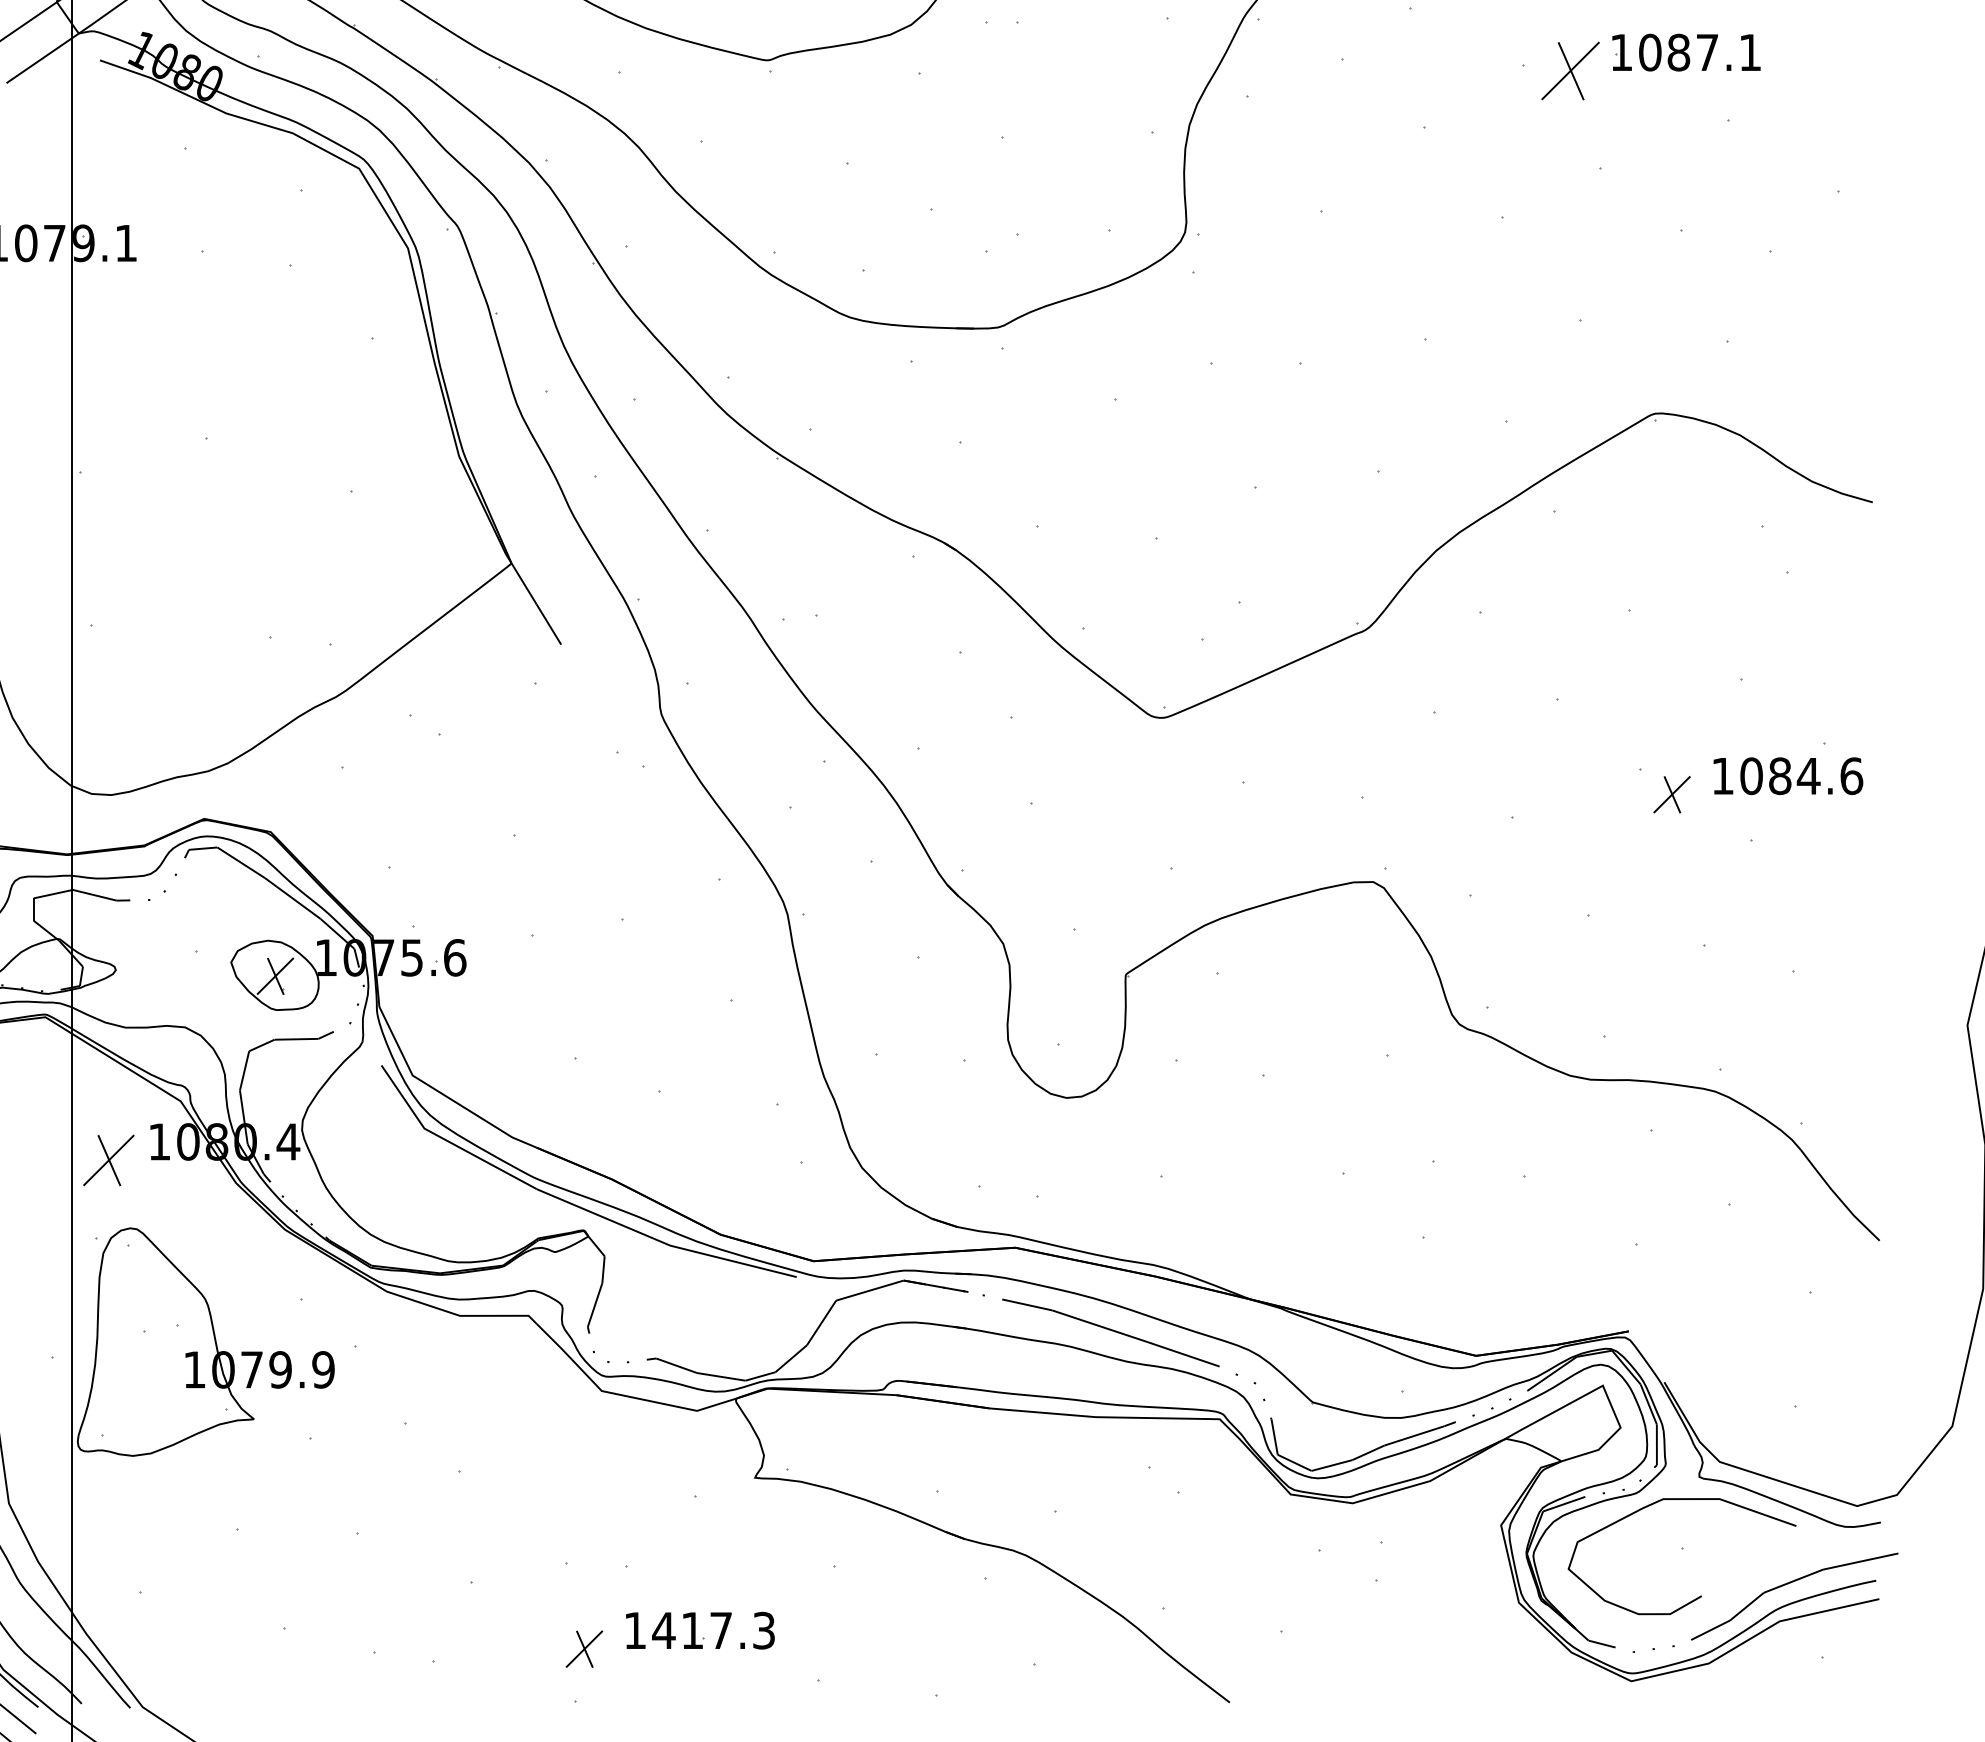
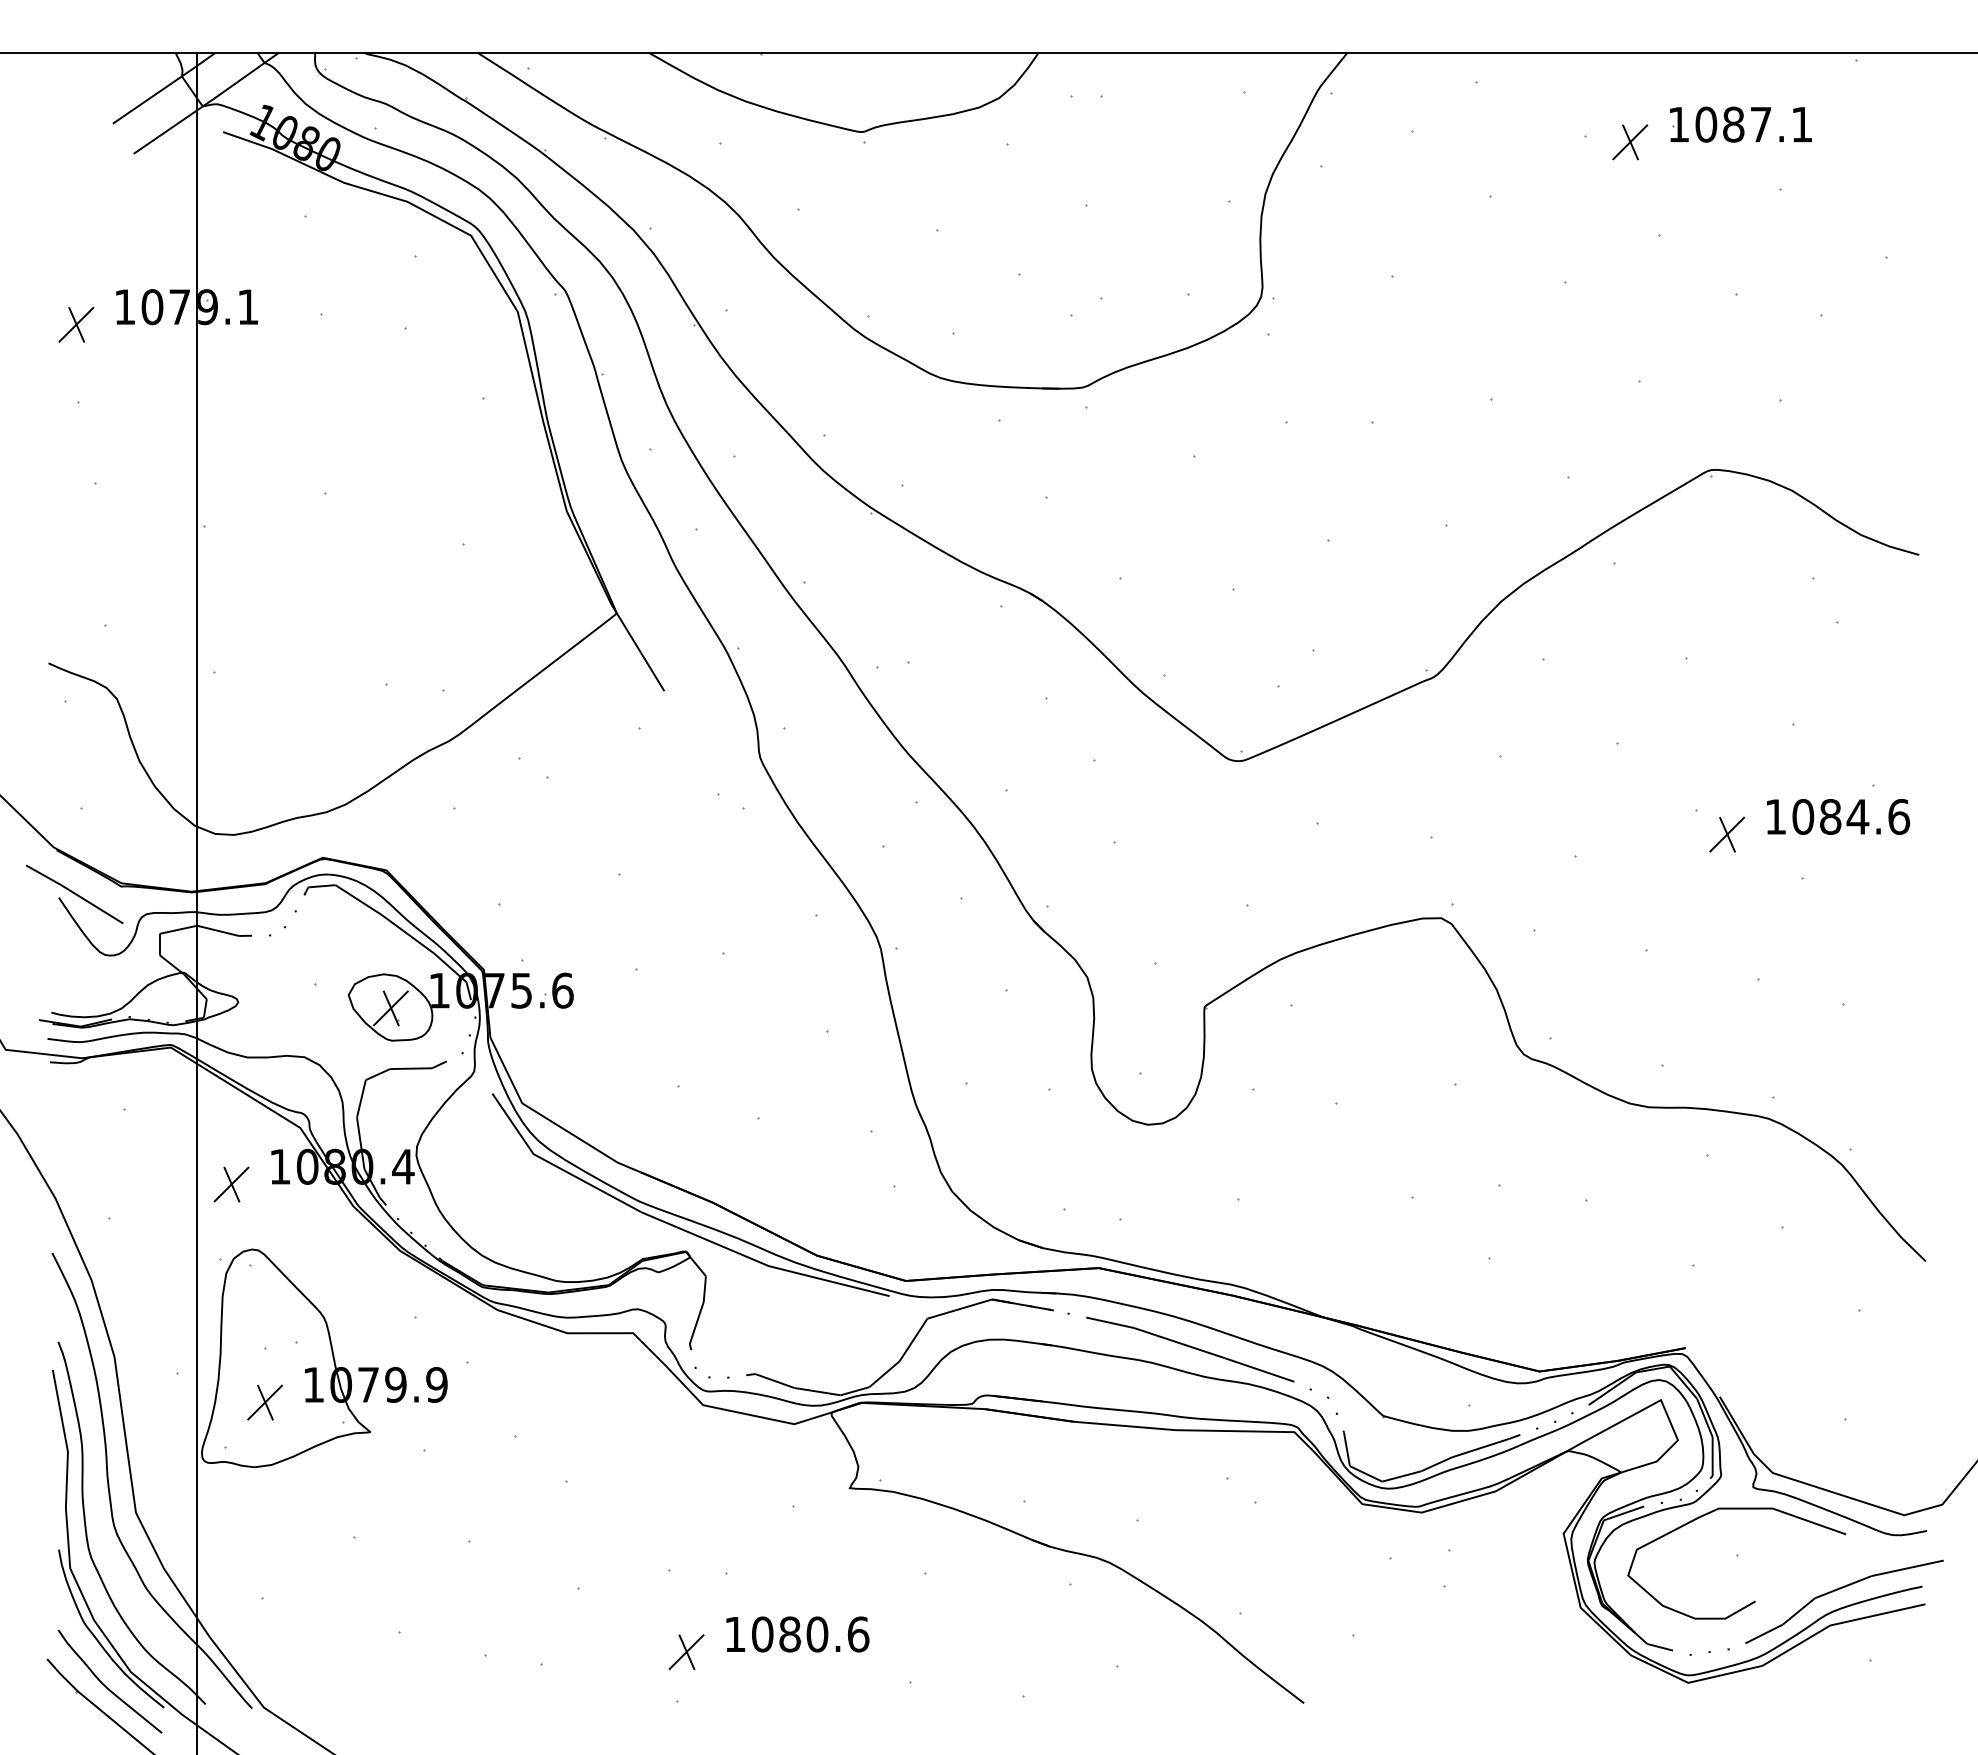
part: (1571, 71) -> (1630, 142), size x0.62
part: (108, 1160) -> (231, 1184), size x0.71
part: (143, 1388) -> (264, 1402), added
text: (713, 1630) -> (810, 1634), 1417.3 -> 1080.6

